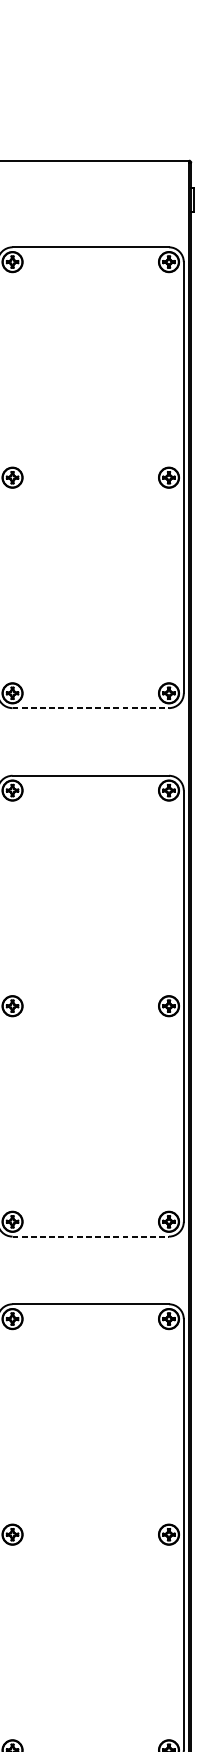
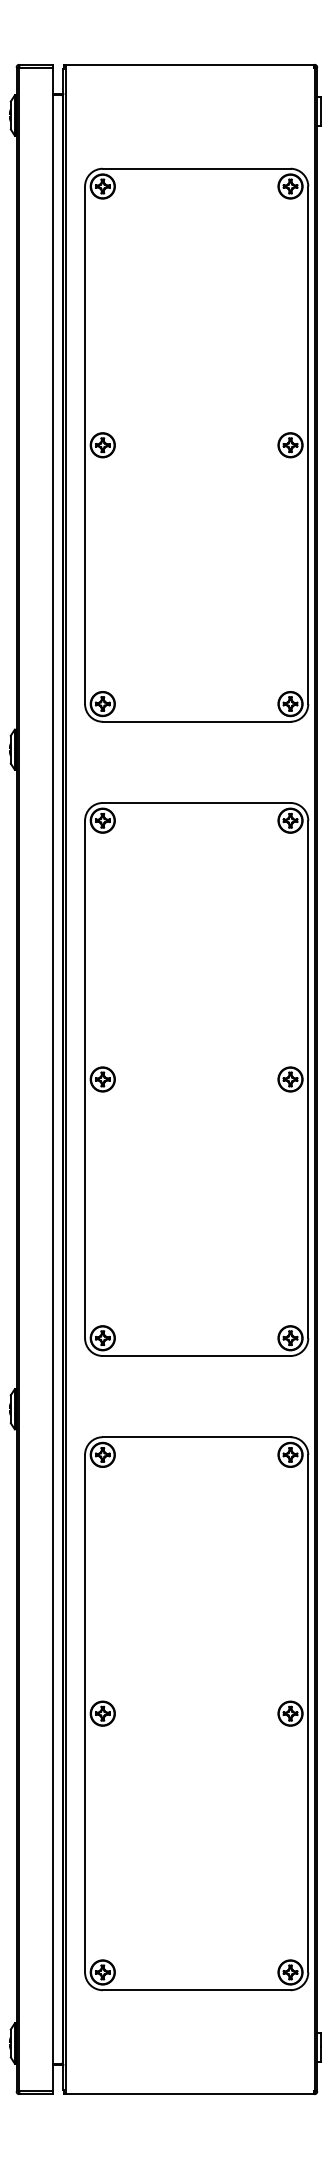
line: (90, 707) -> (196, 721), dashed -> solid
line: (90, 1237) -> (196, 1356), dashed -> solid

